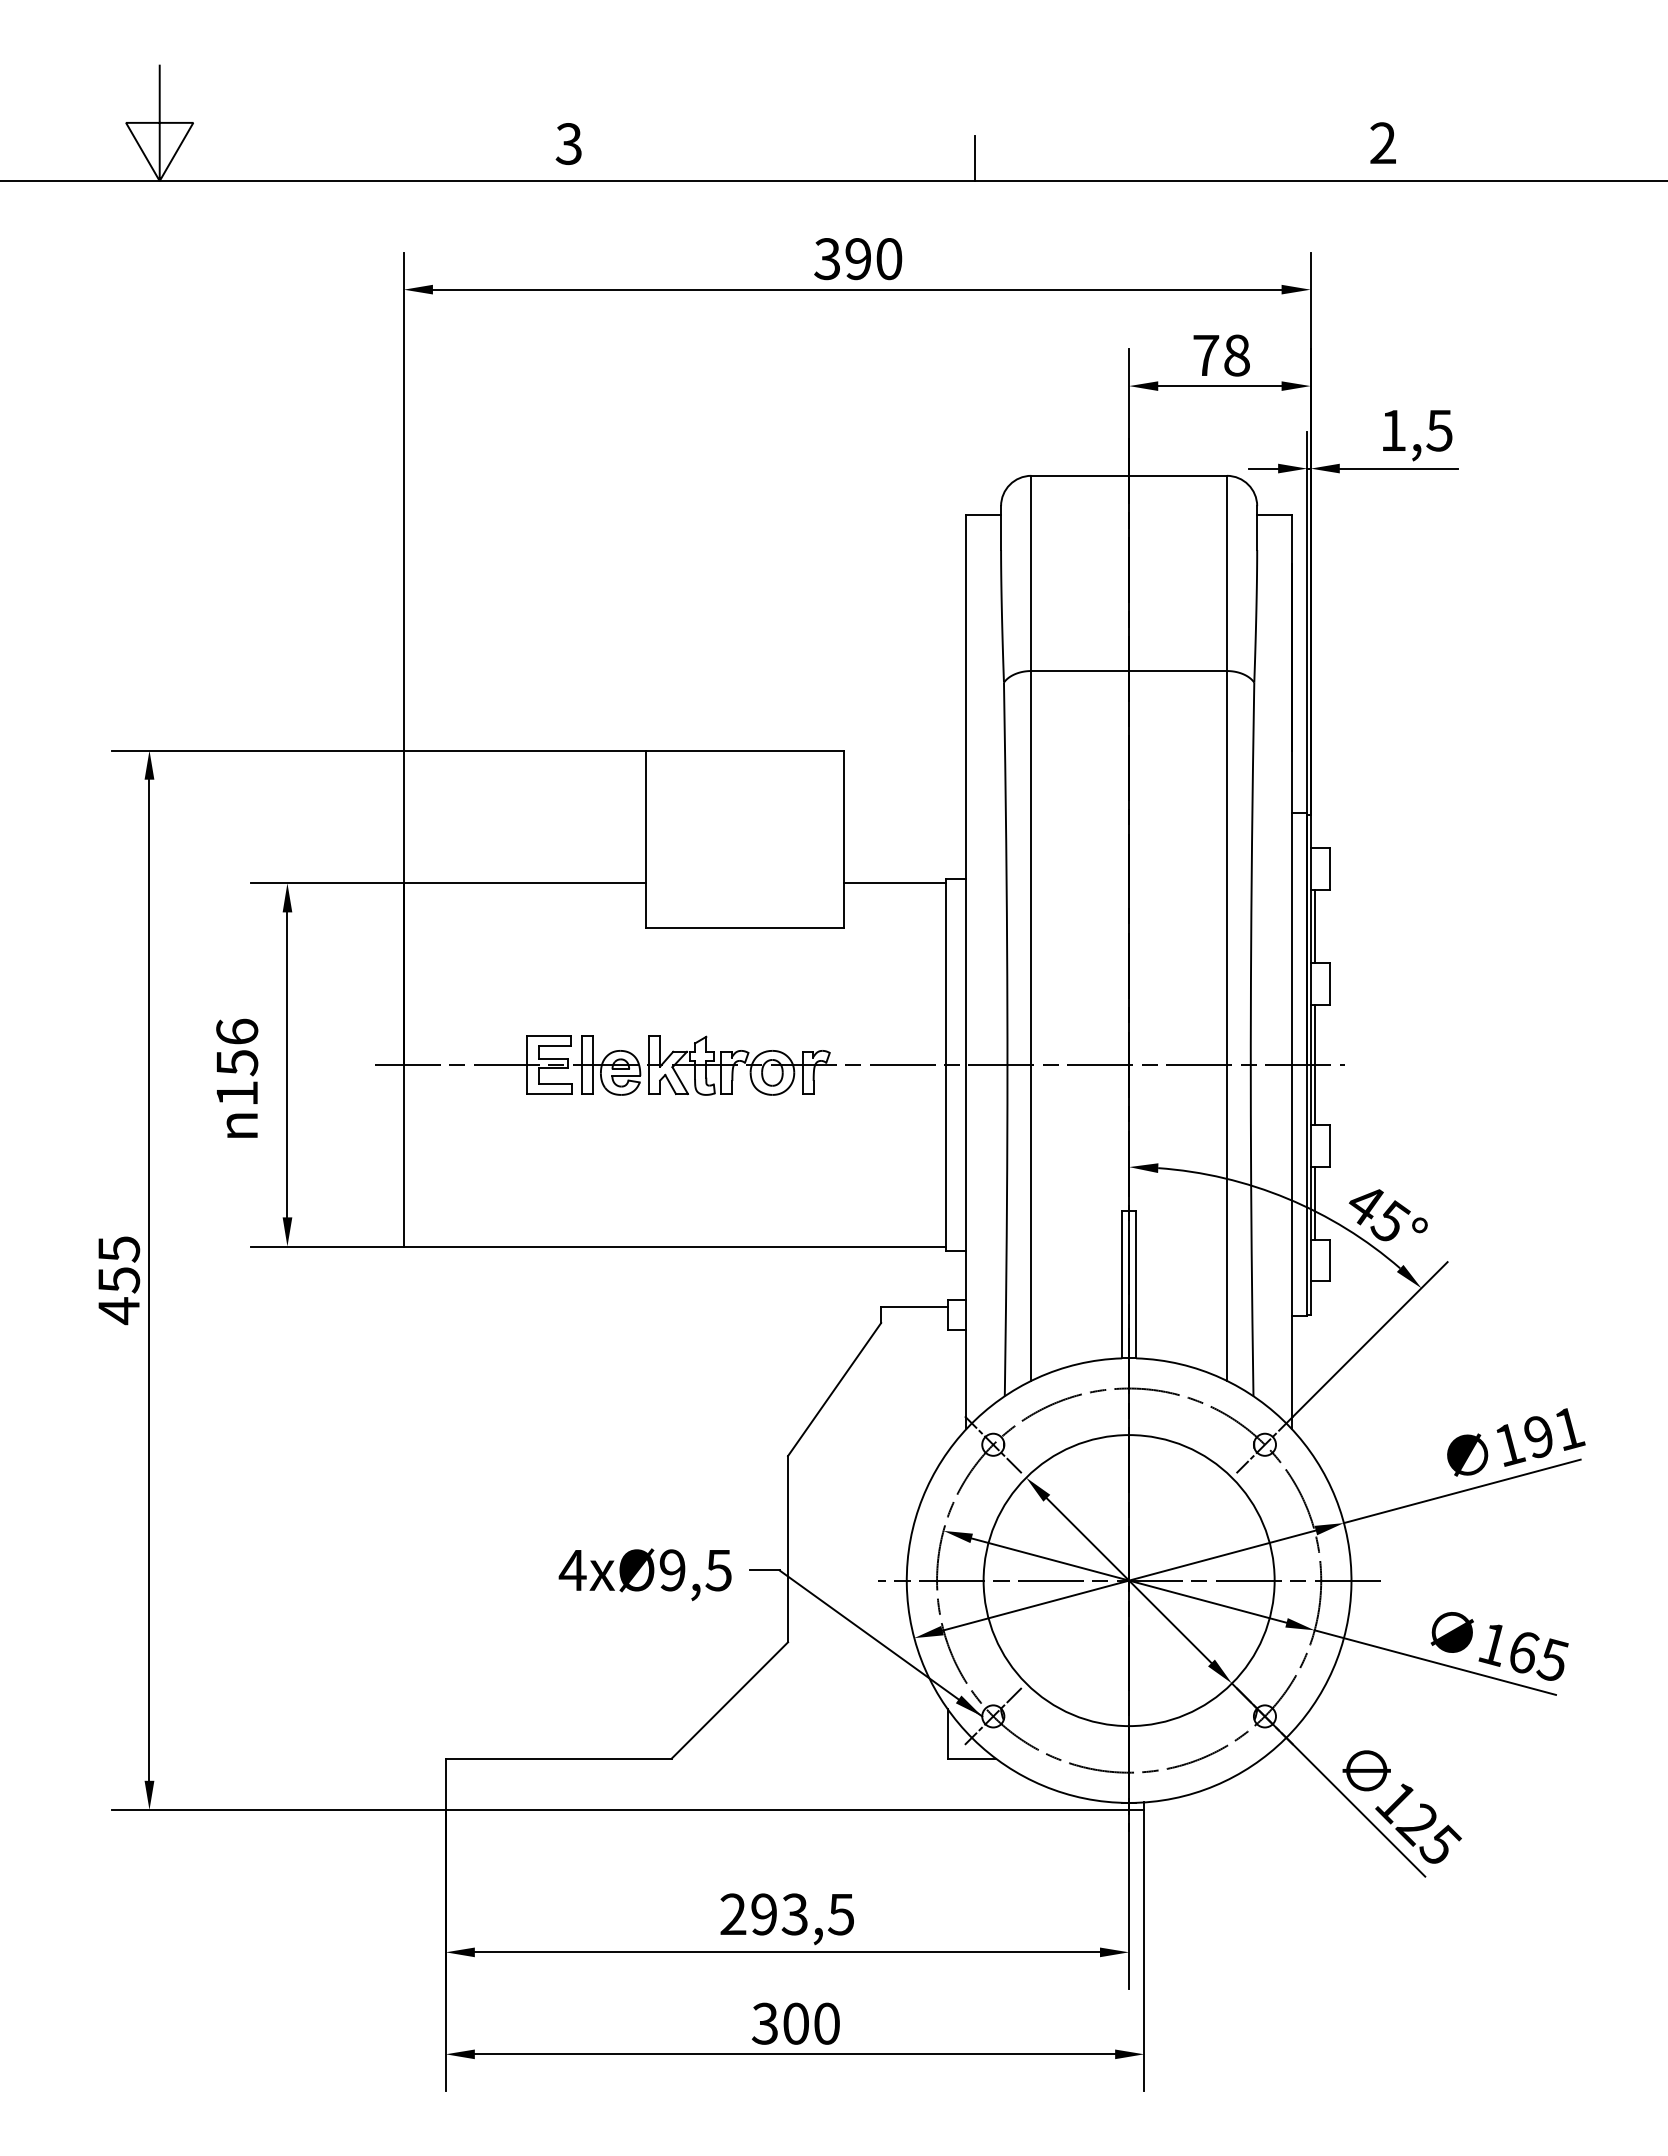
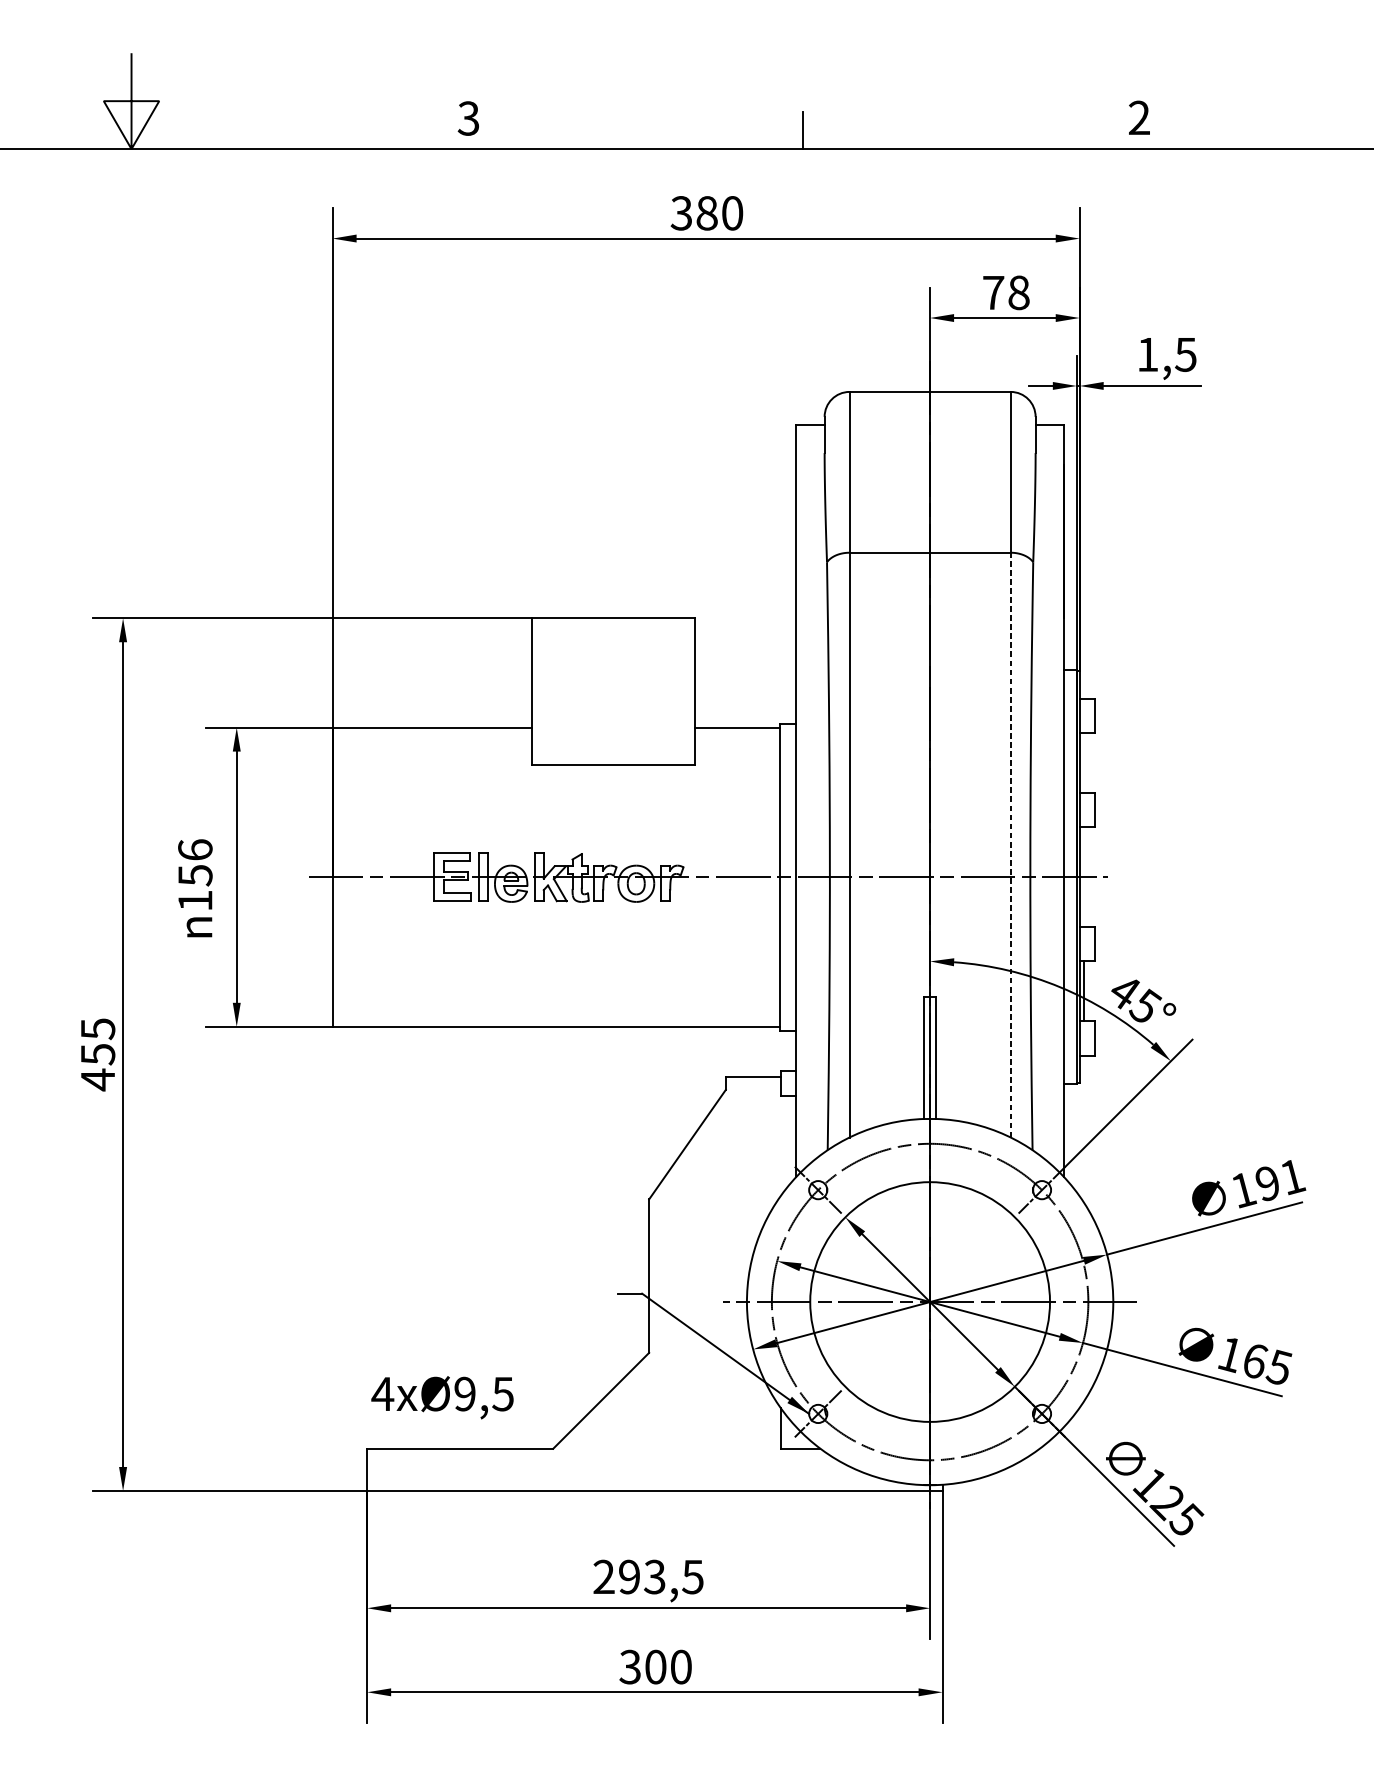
text: (858, 259) -> (707, 213), 390 -> 380
line: (1315, 926) -> (1083, 763), removed
line: (1226, 1025) -> (1010, 844), solid -> dashed
line: (1315, 1064) -> (1083, 876), removed
text: (644, 1574) -> (441, 1397), moved

